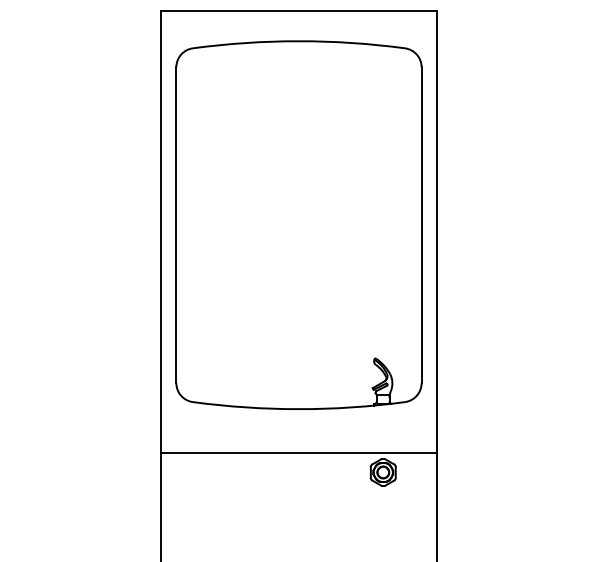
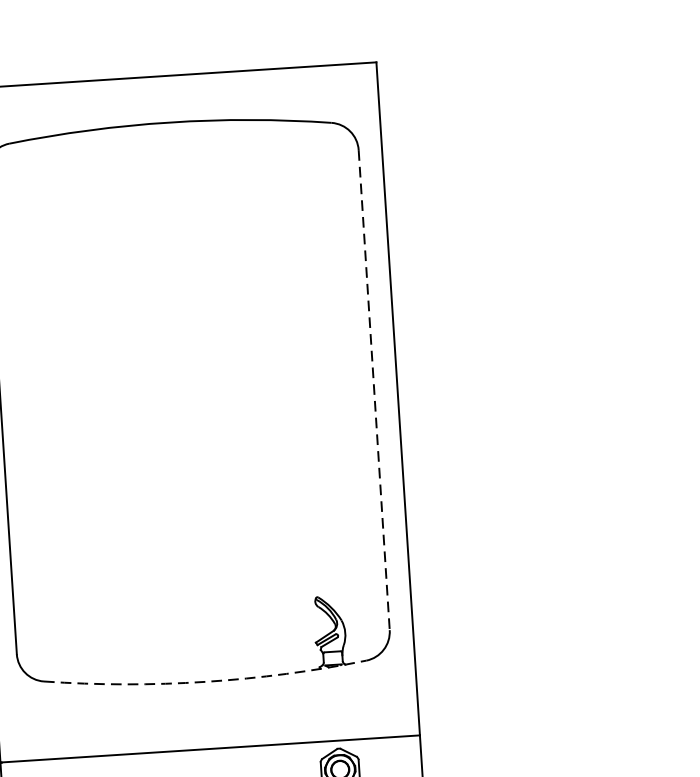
line: (421, 225) -> (374, 390), solid -> dashed
arc: (298, 409) -> (205, 682), solid -> dashed

